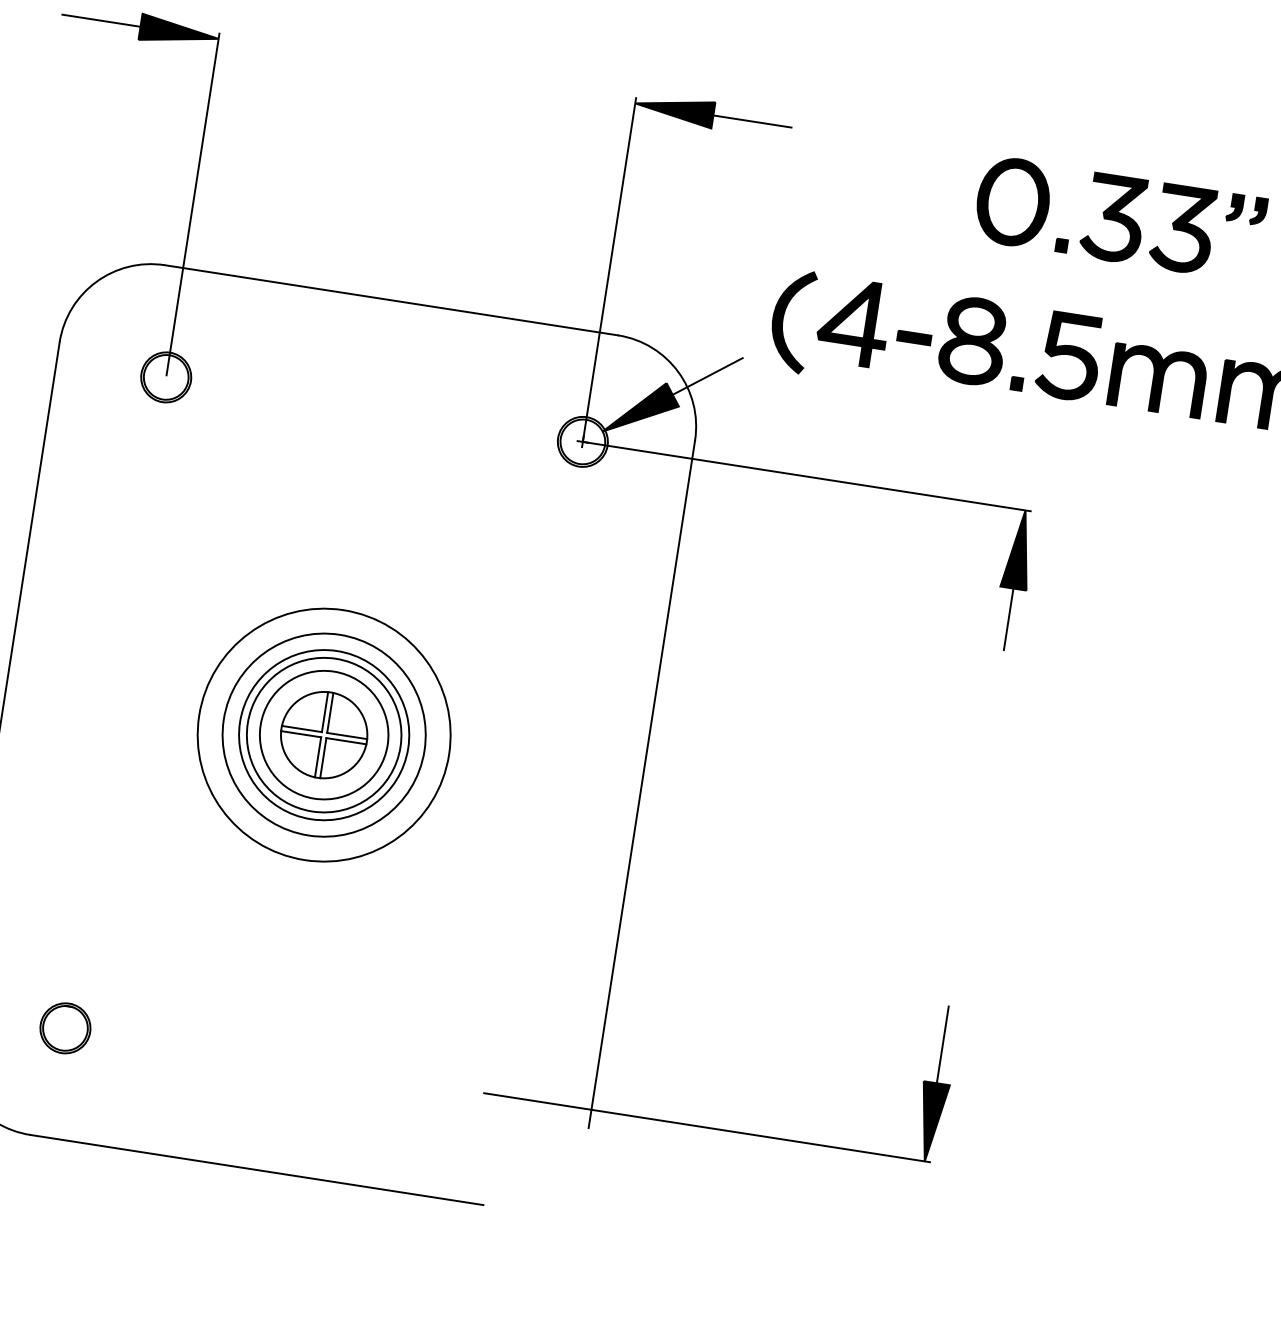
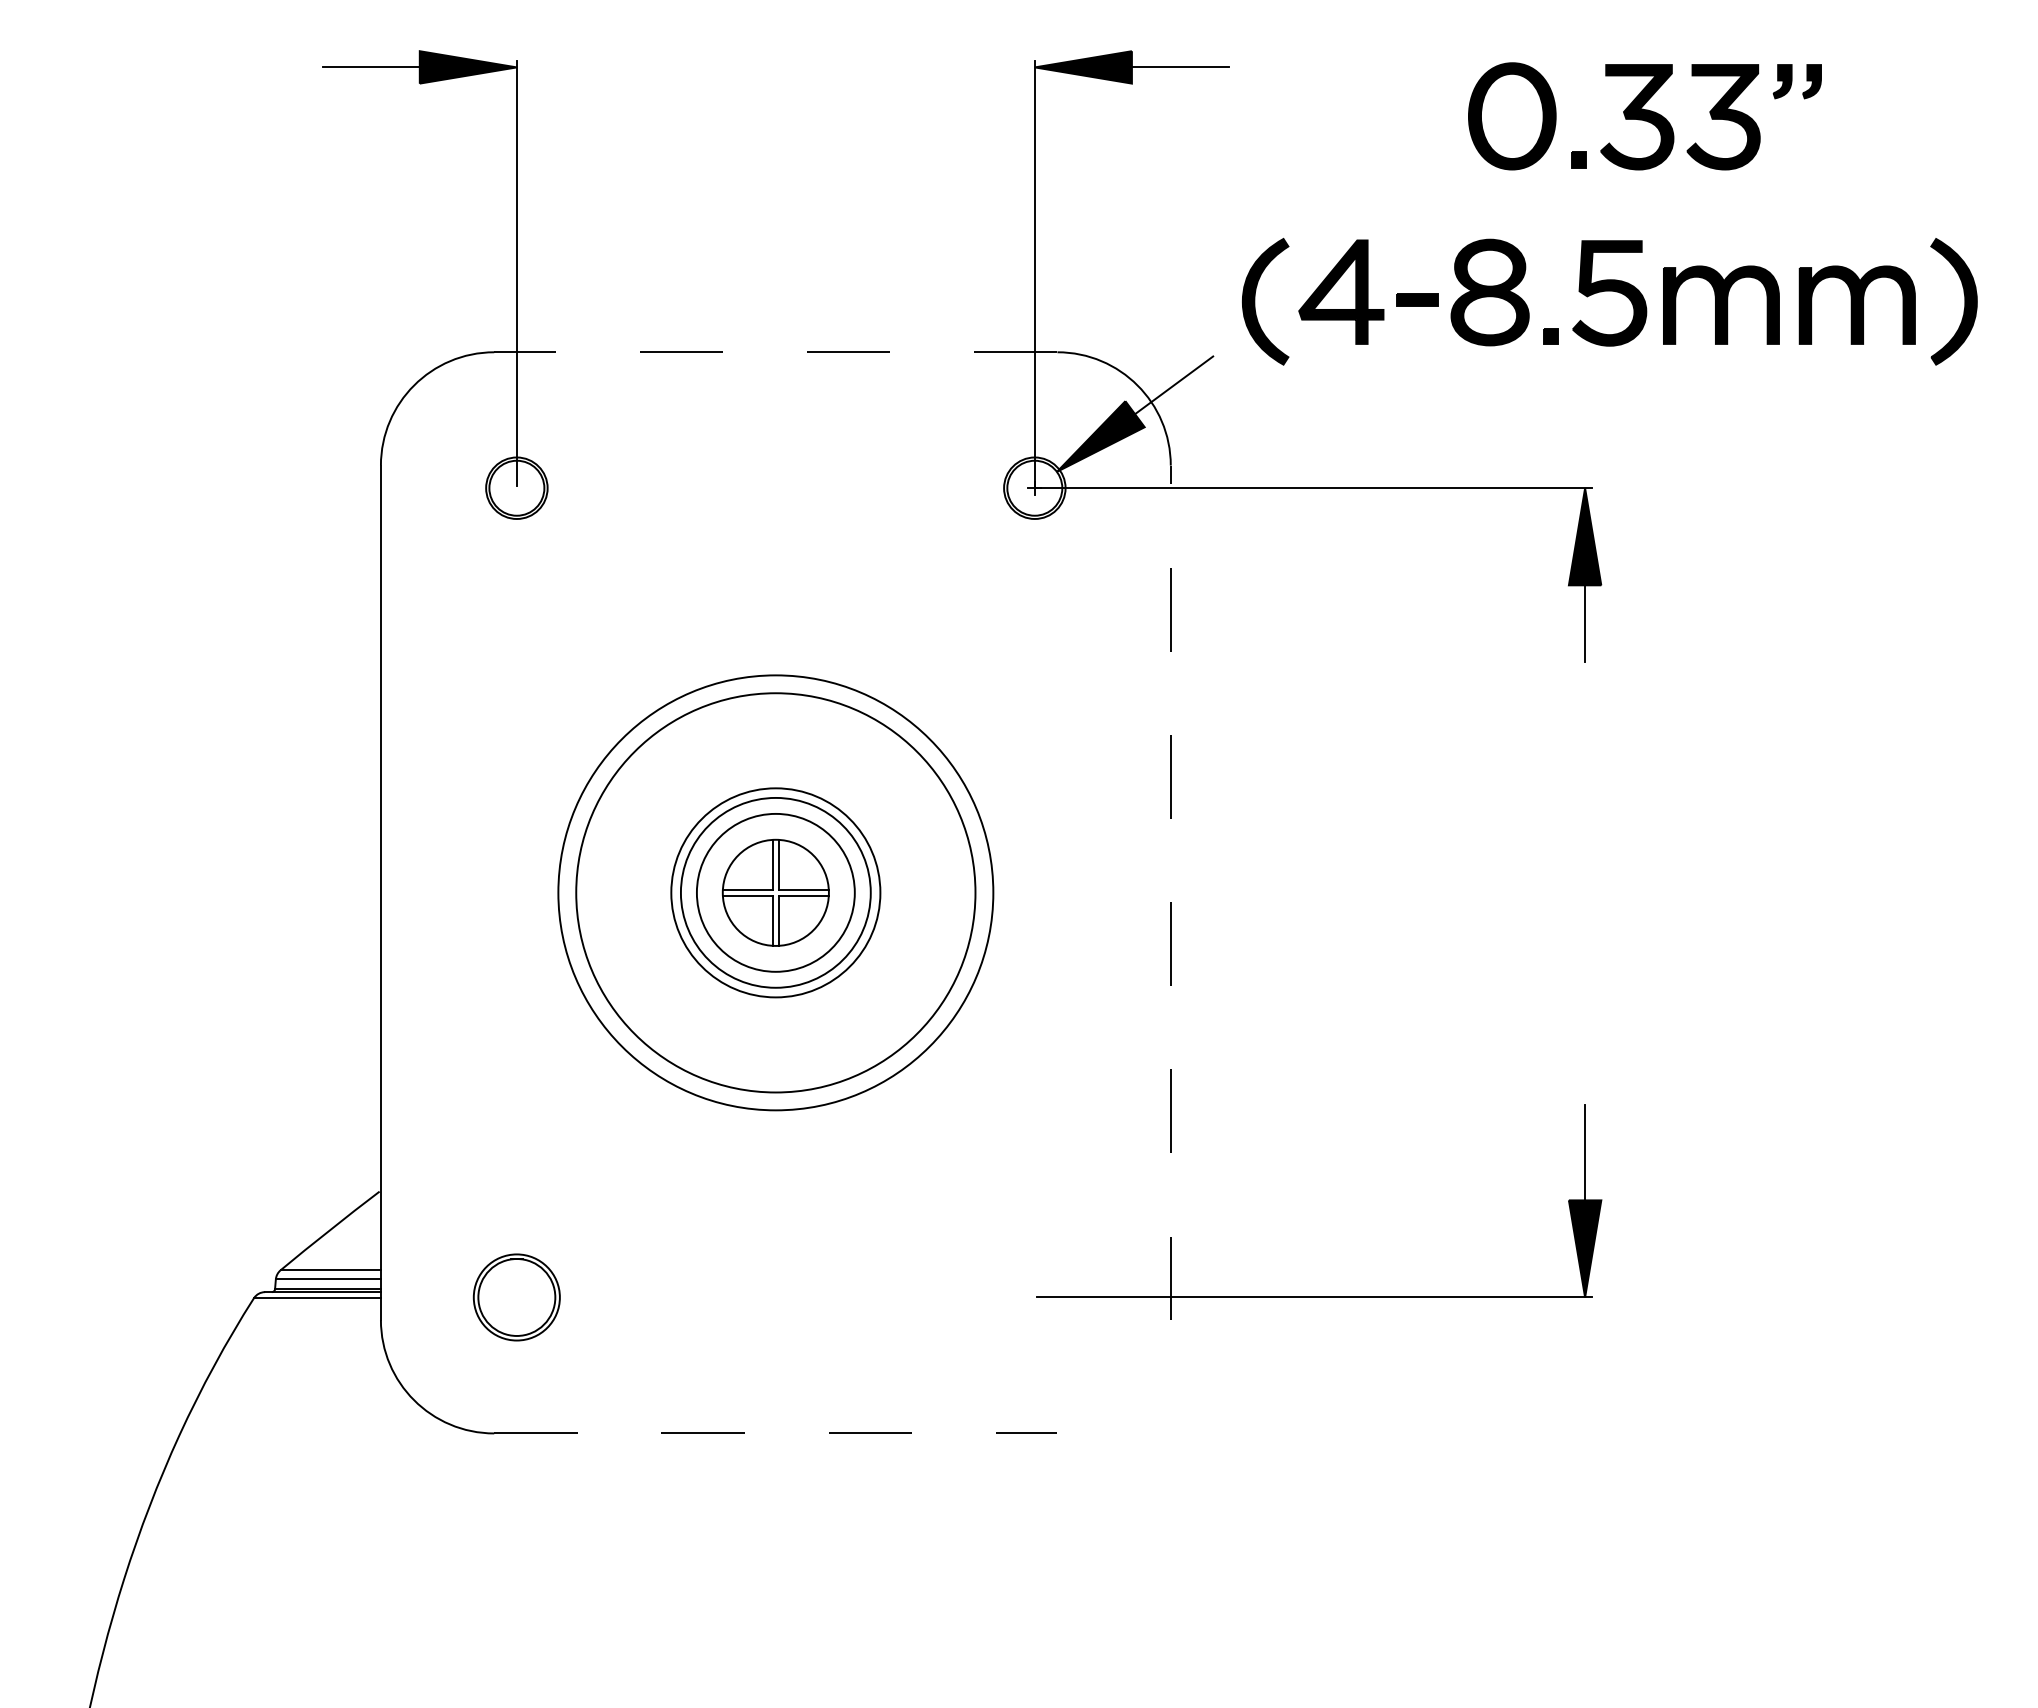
line: (391, 300) -> (775, 352), solid -> dashed
circle: (323, 734) -> (775, 892), size x1.4
circle: (323, 734) -> (775, 892), size x1.6
line: (641, 784) -> (1170, 892), solid -> dashed
part: (65, 1028) -> (516, 1297), size x1.4
line: (256, 1170) -> (775, 1433), solid -> dashed

